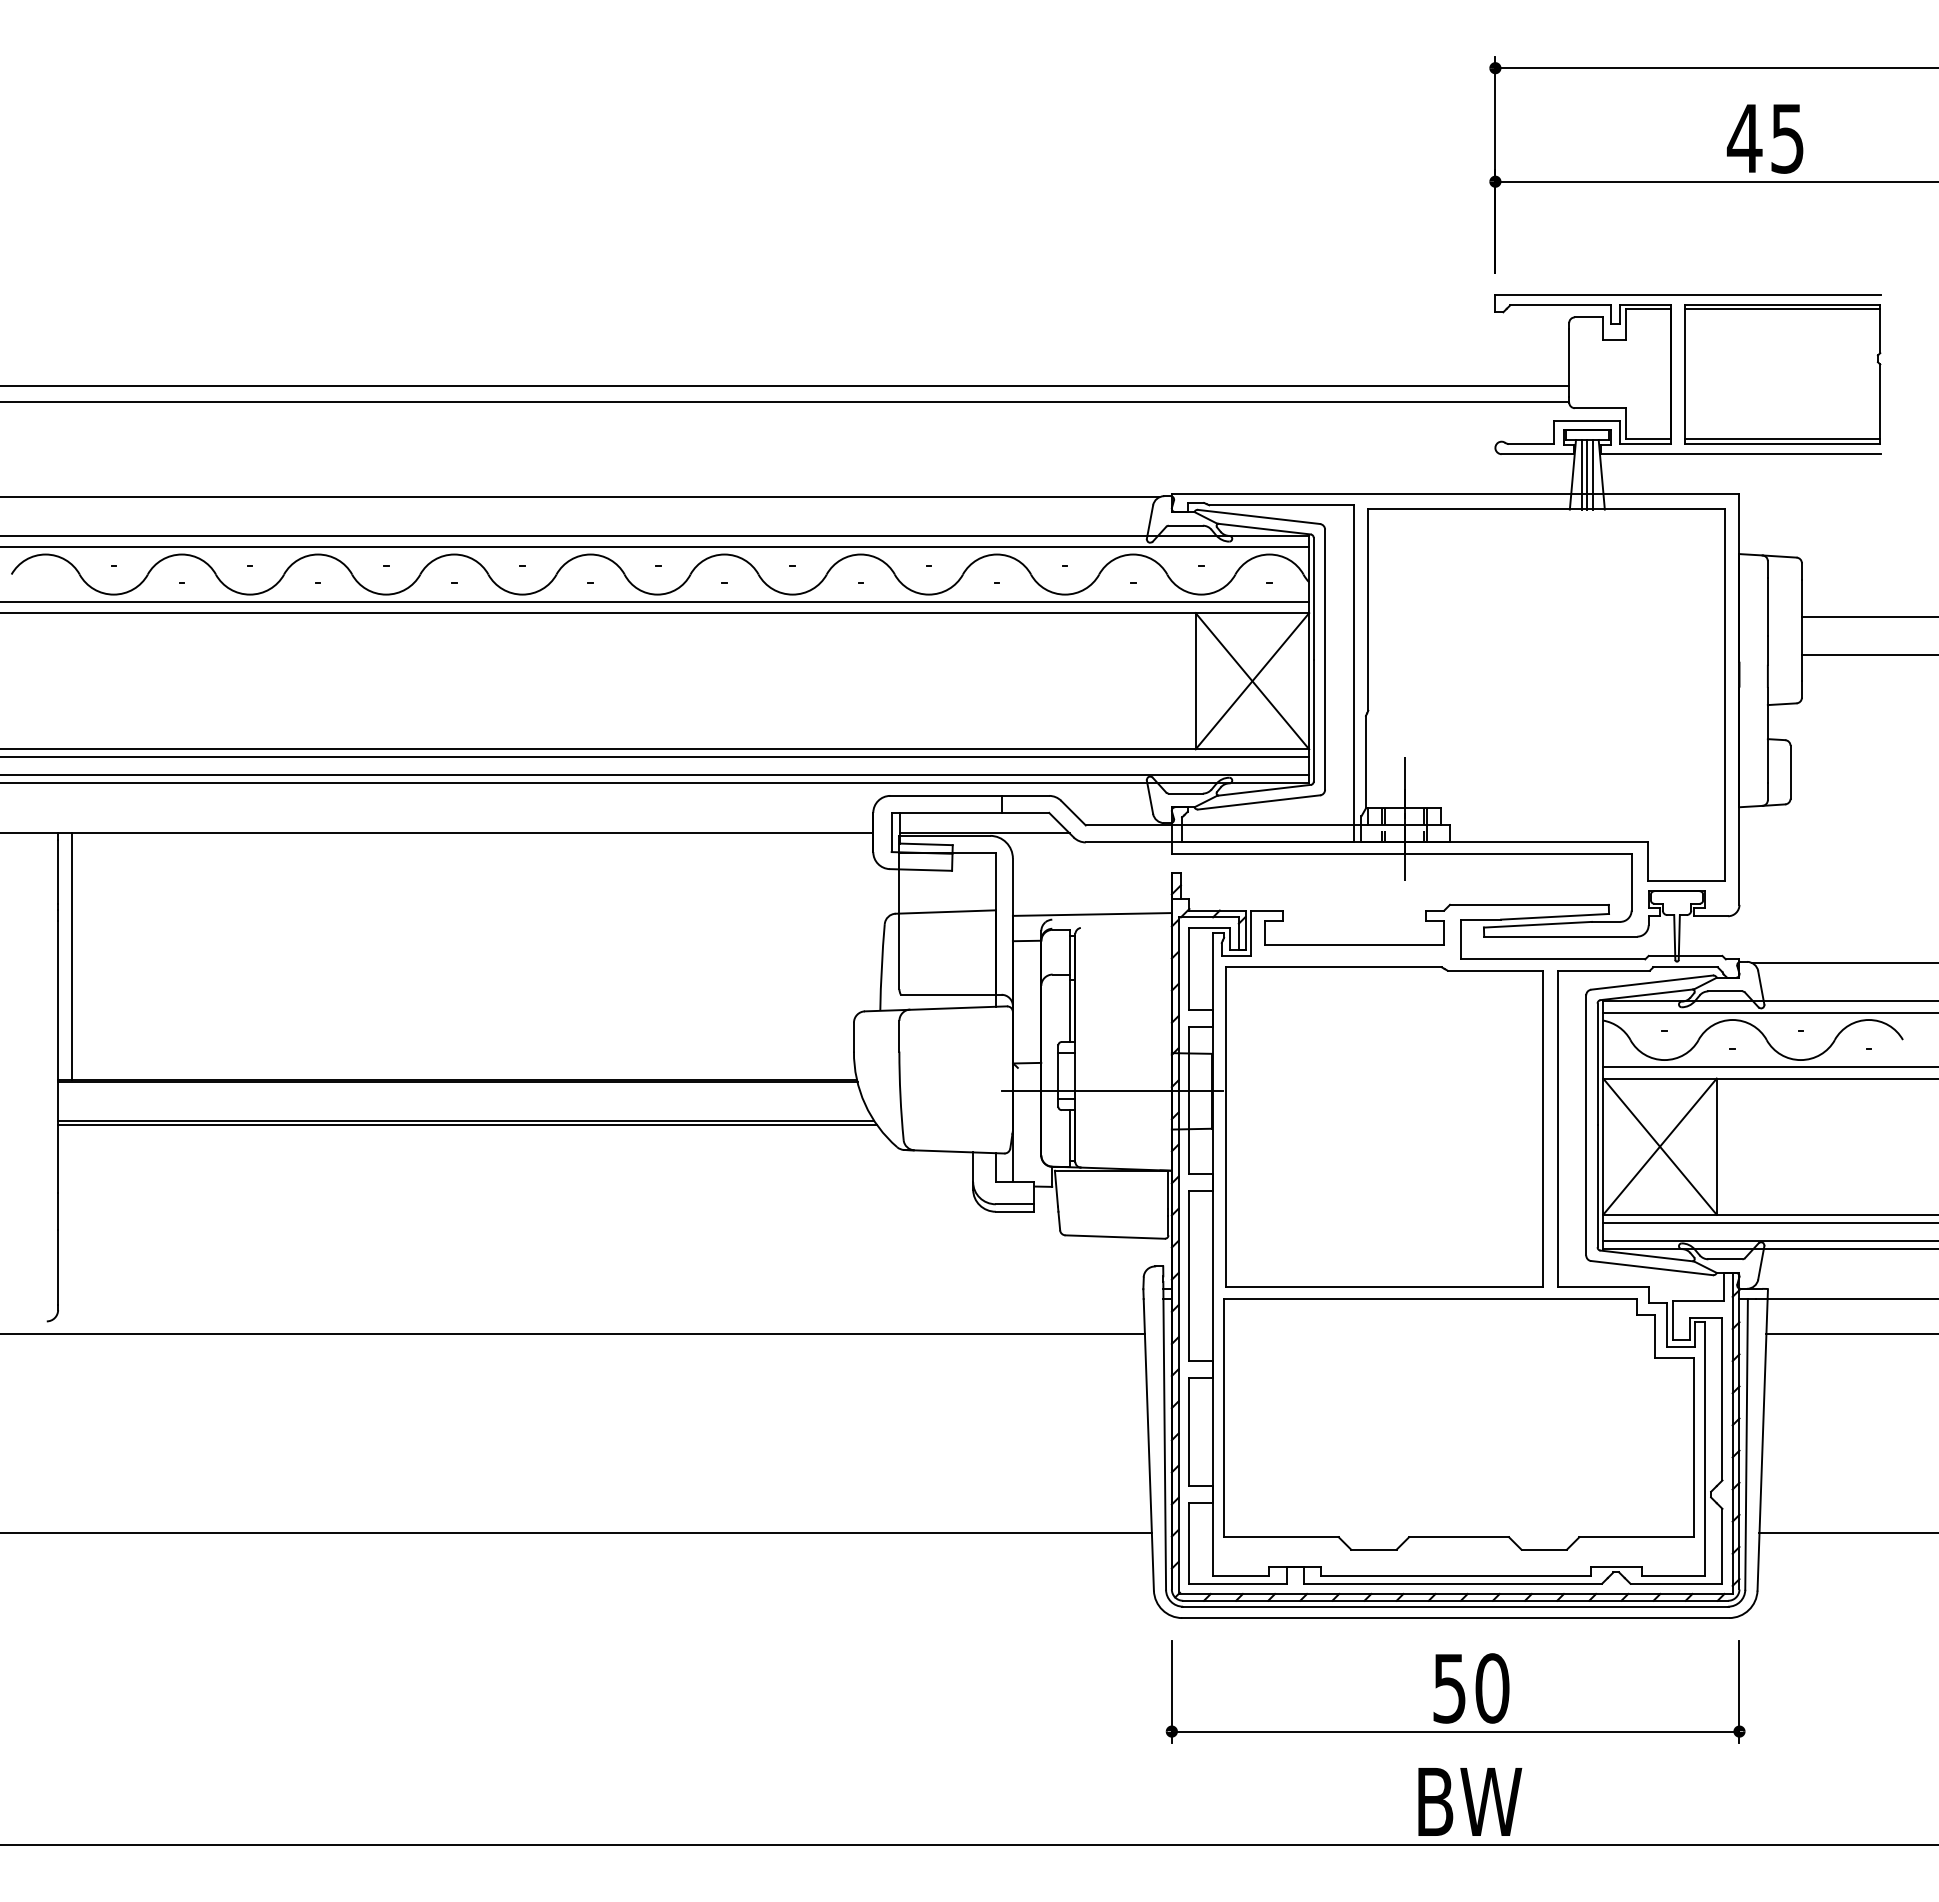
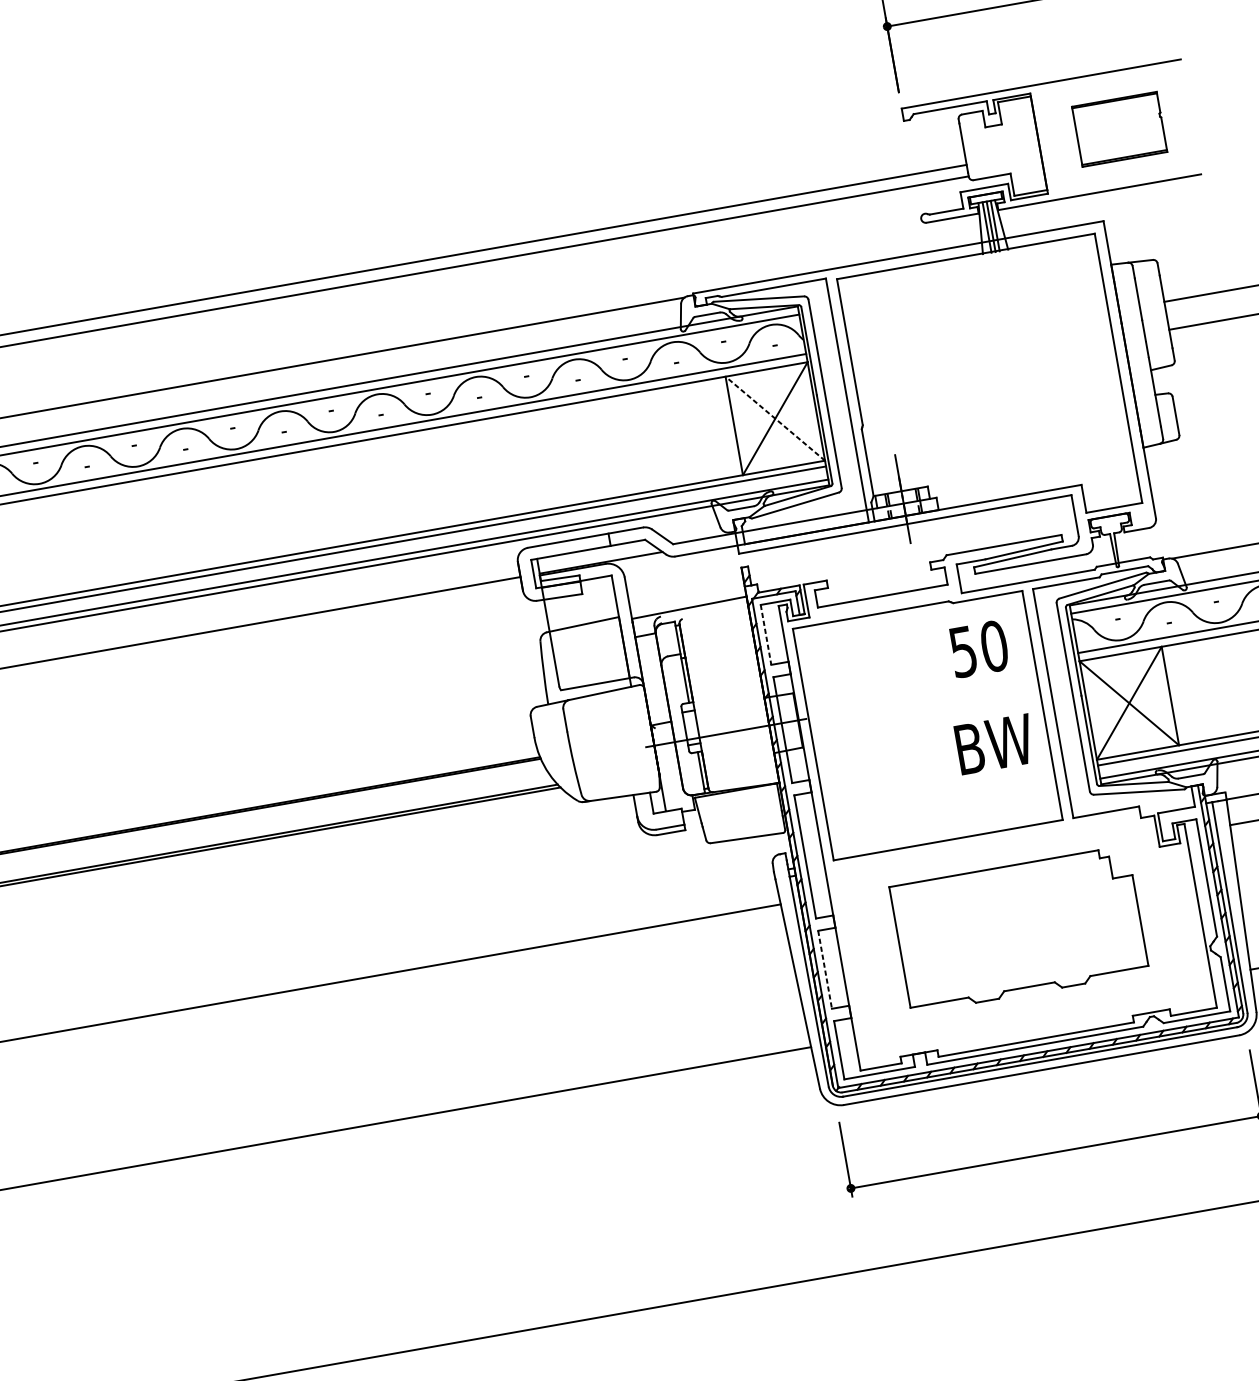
part: (1782, 374) -> (1119, 129), size x0.6
line: (1252, 681) -> (775, 418), solid -> dashed
line: (1188, 969) -> (765, 635), solid -> dashed
part: (1458, 1424) -> (1019, 929), size x0.7
line: (1188, 1432) -> (824, 970), solid -> dashed
text: (1471, 1688) -> (979, 649), moved
text: (1470, 1801) -> (995, 743), moved

